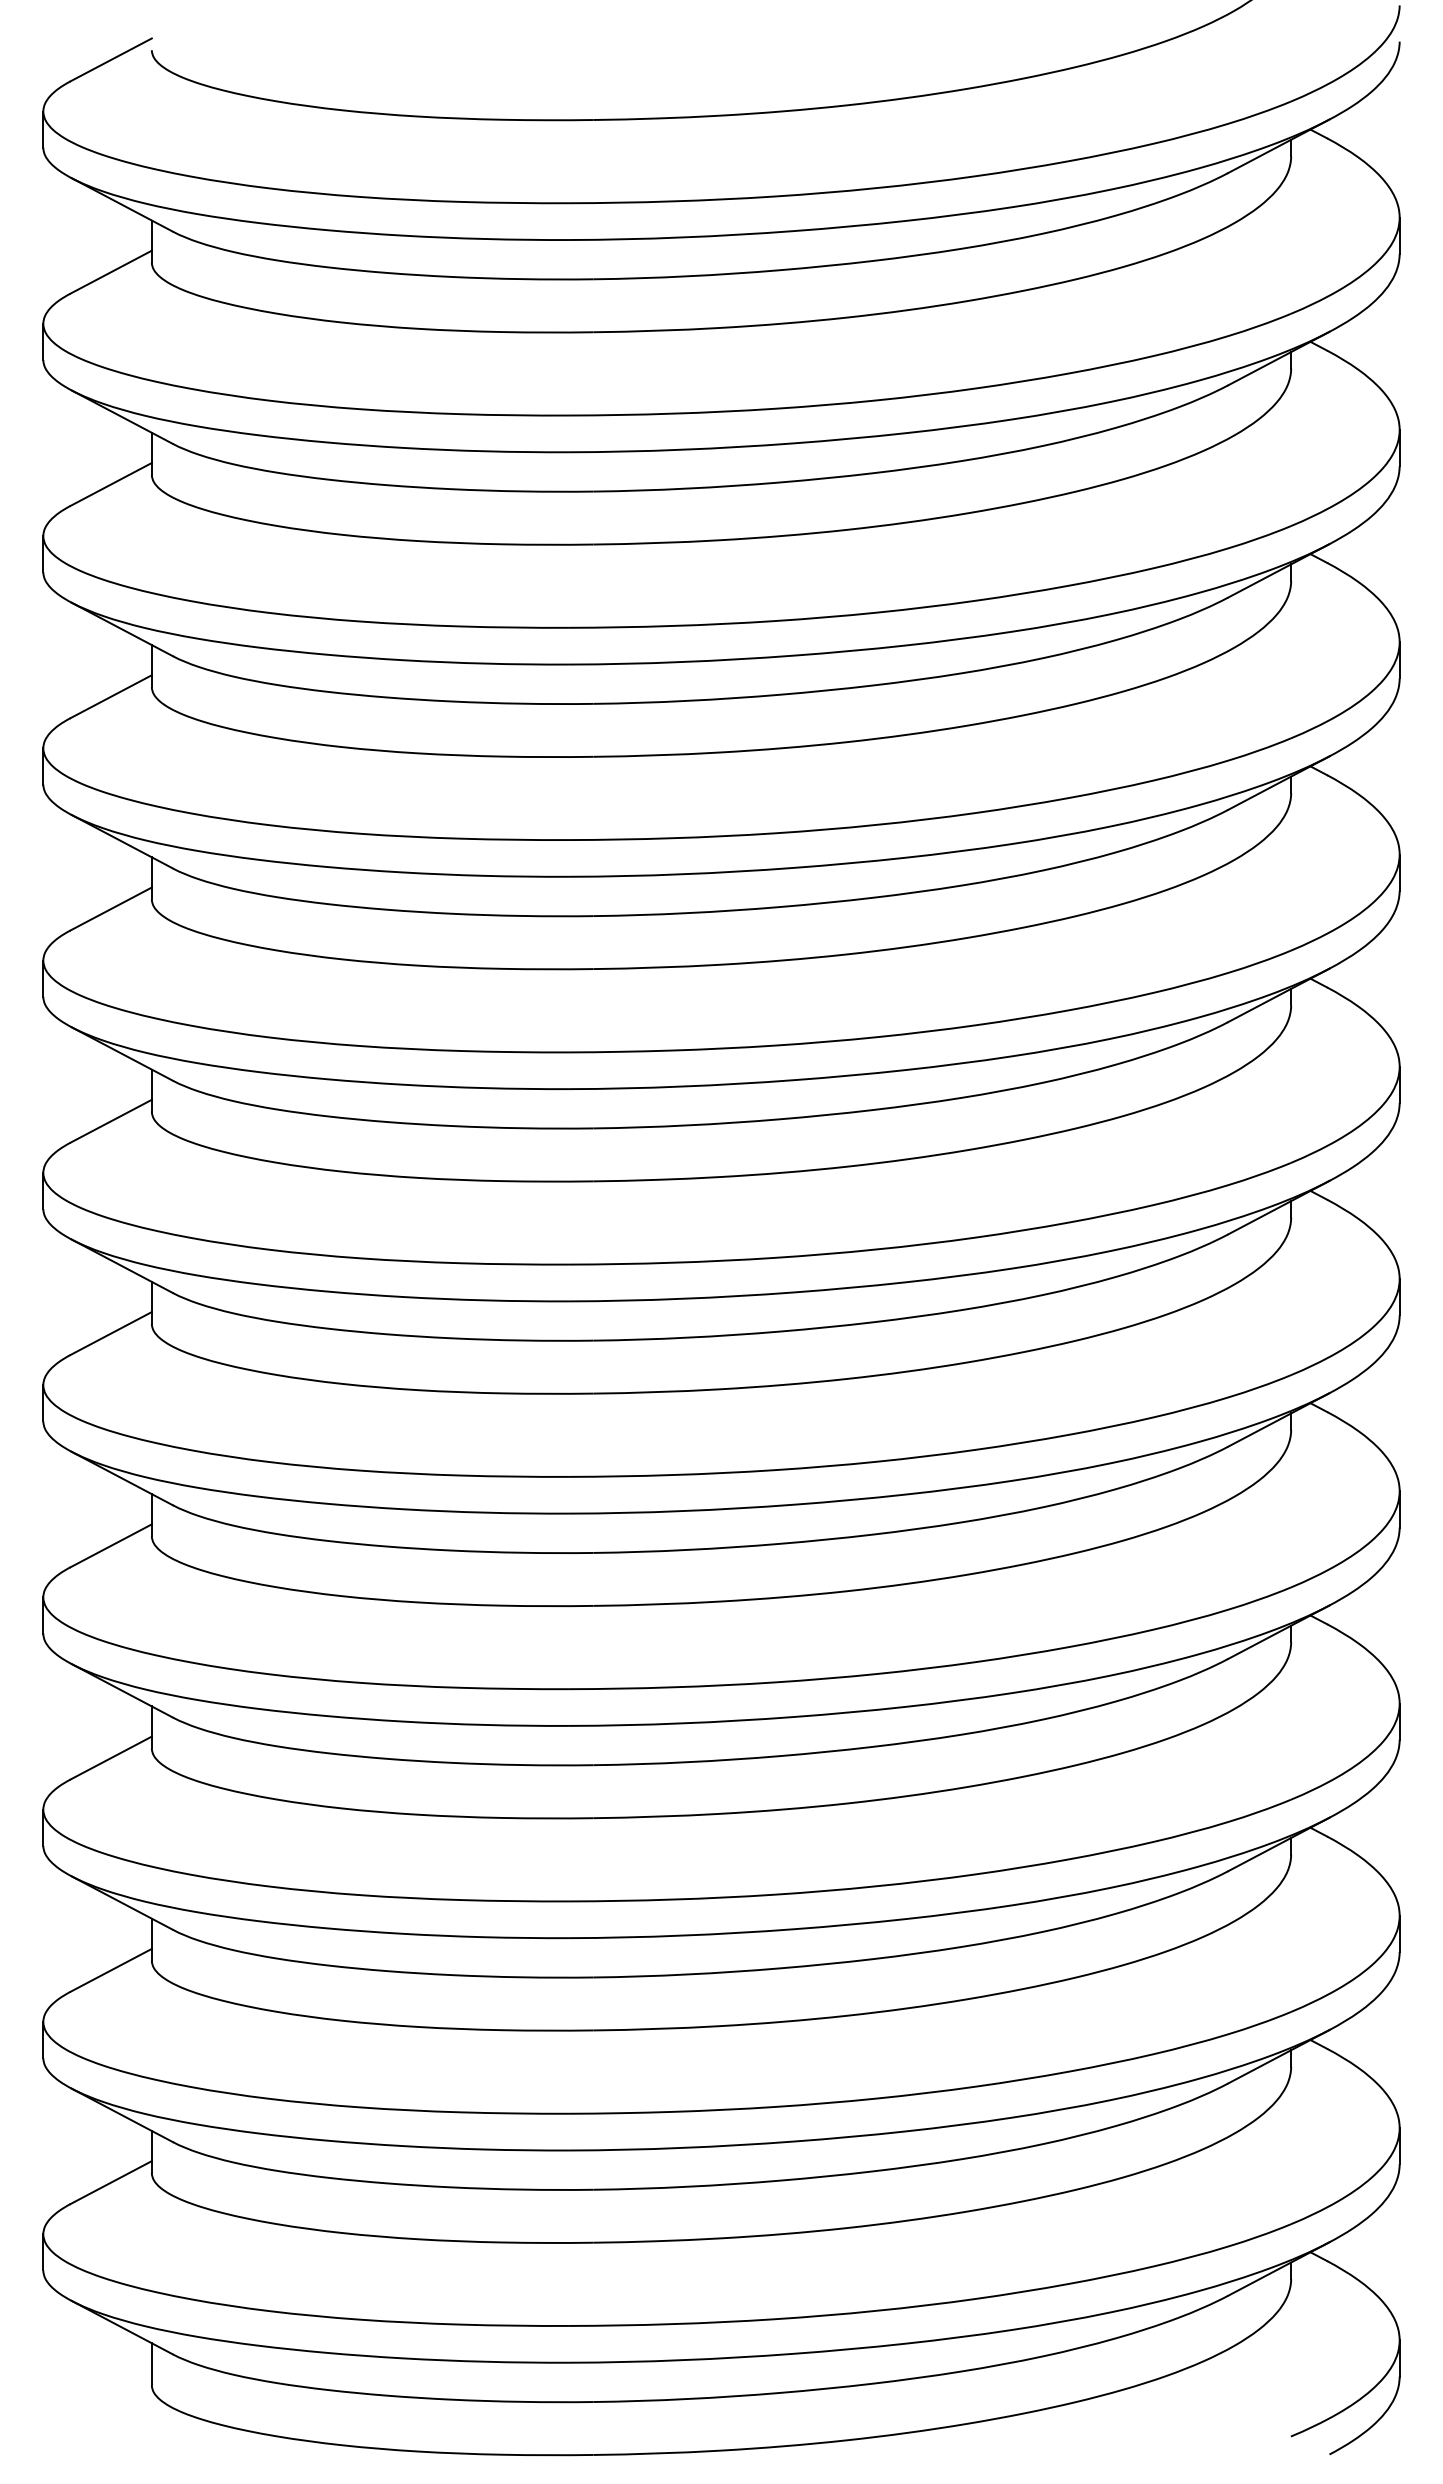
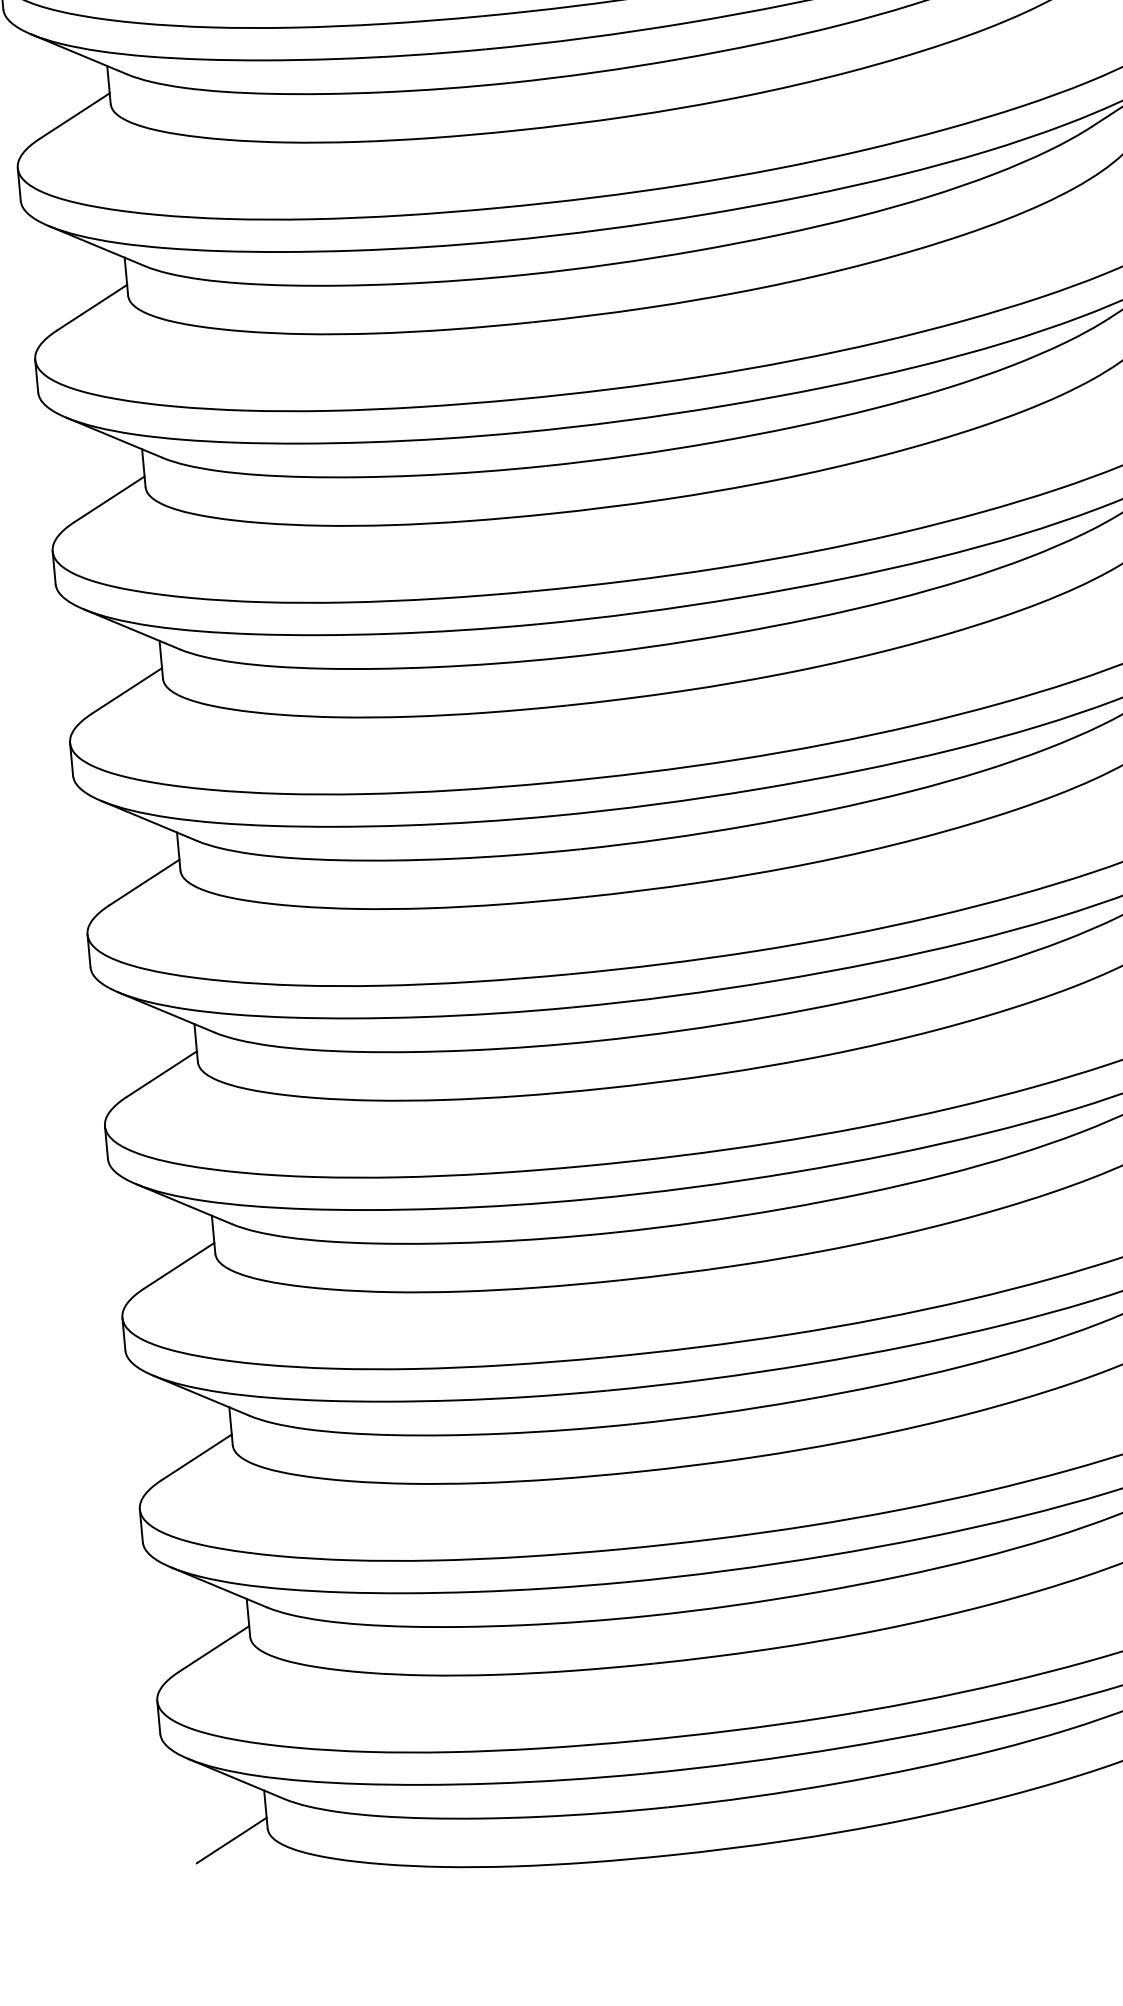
line: (110, 2394) -> (231, 1840), added

